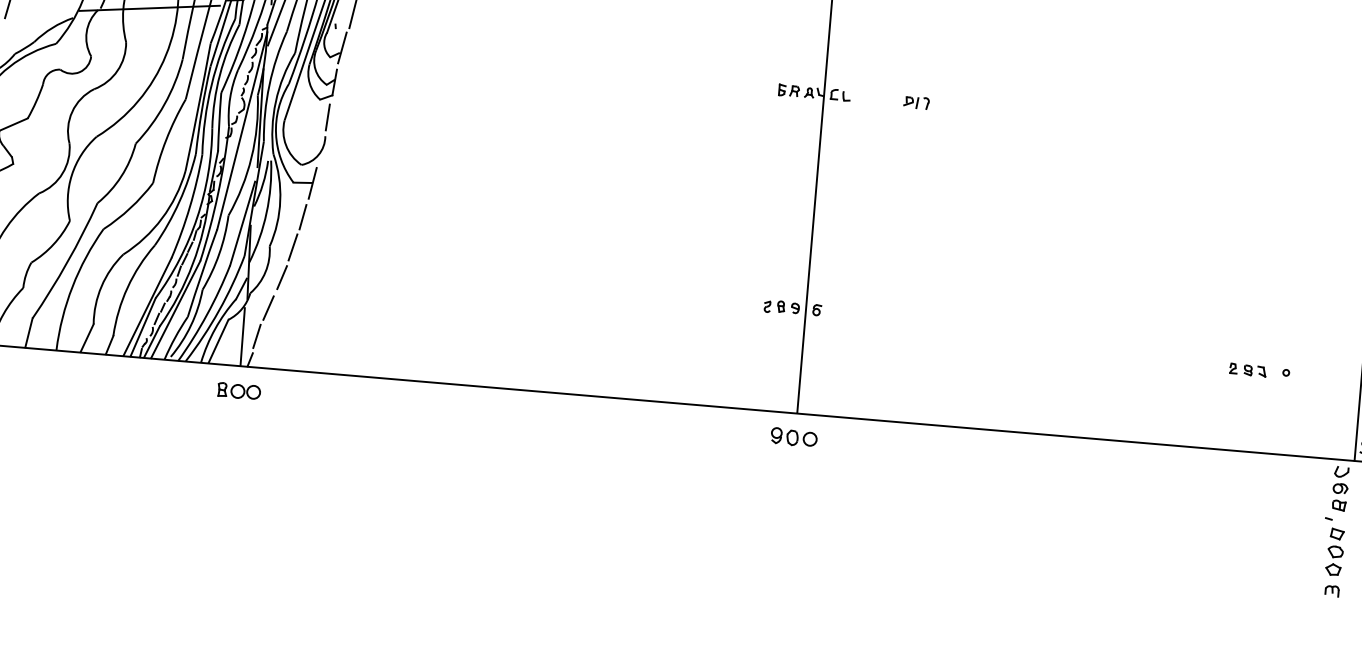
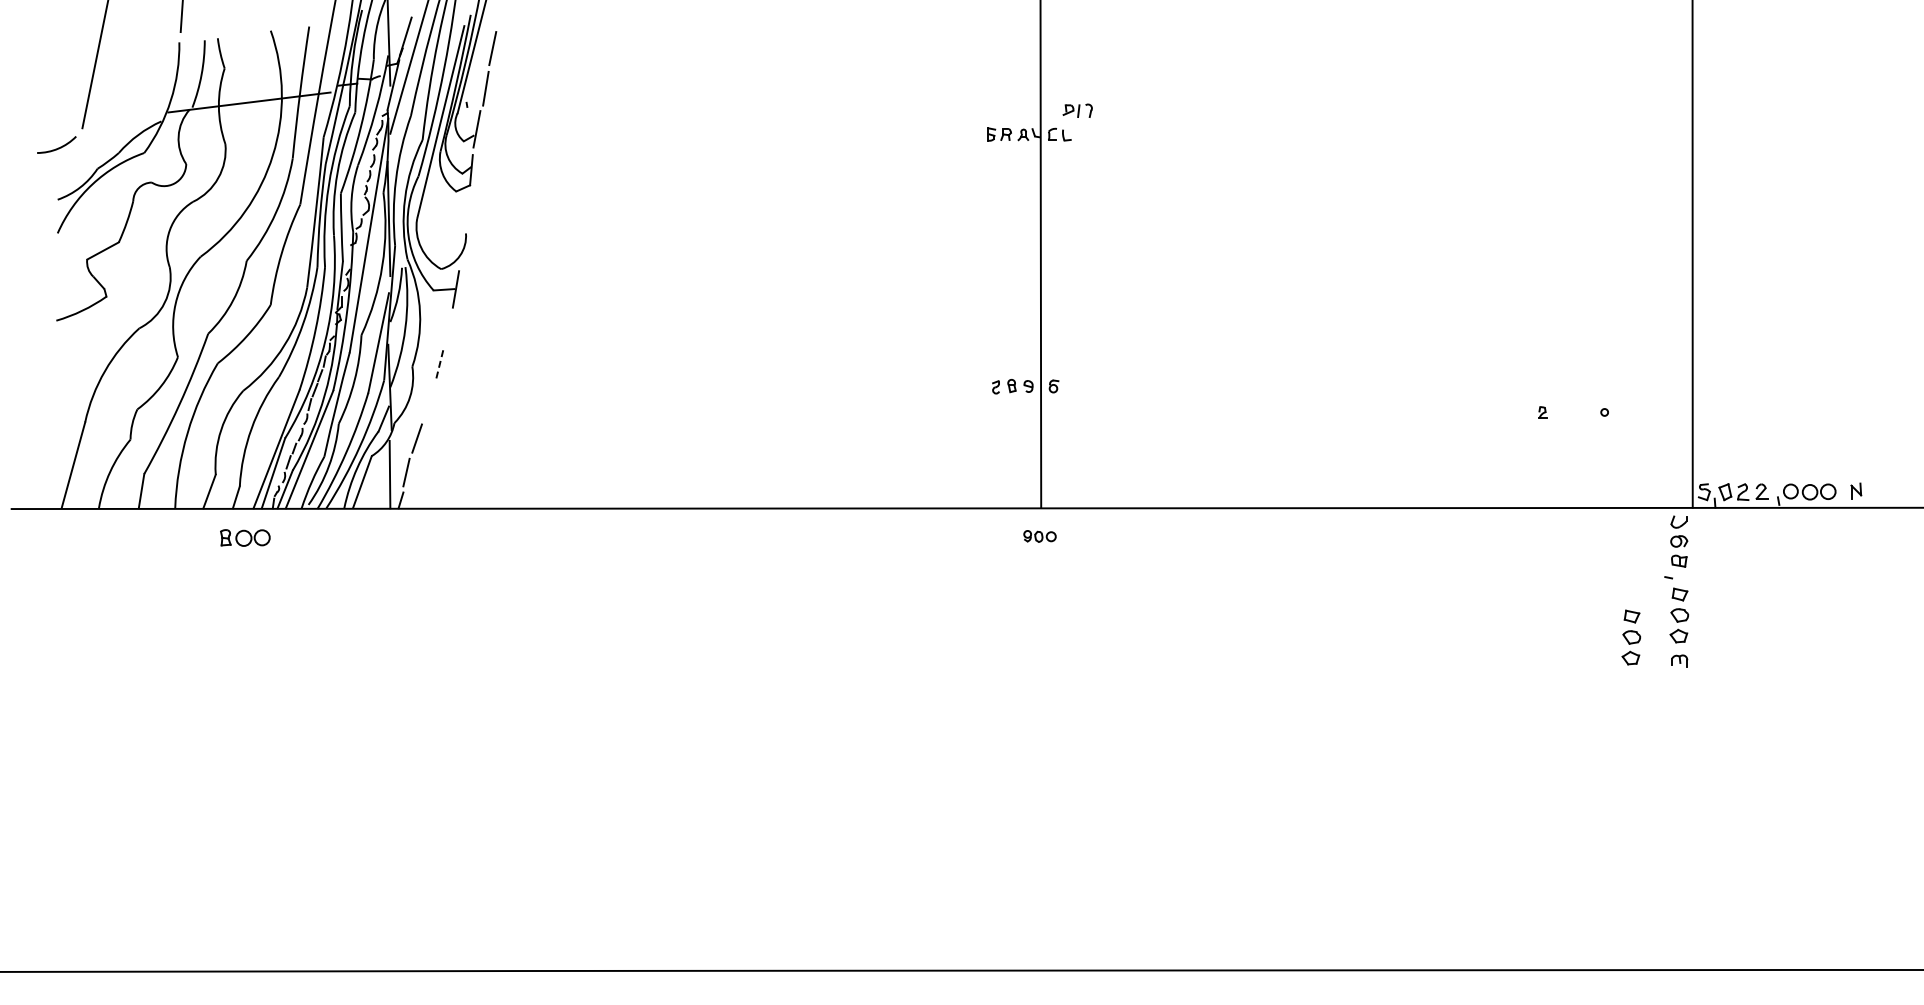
part: (916, 102) -> (1077, 110), moved
line: (327, 117) -> (466, 211), removed
line: (302, 217) -> (447, 329), removed
line: (293, 247) -> (439, 365), solid -> dashed
line: (281, 277) -> (429, 401), removed
part: (1255, 371) -> (1568, 413), removed
part: (239, 390) -> (245, 537), moved
part: (793, 437) -> (1039, 536), size x0.6
part: (1291, 567) -> (1630, 637), added

